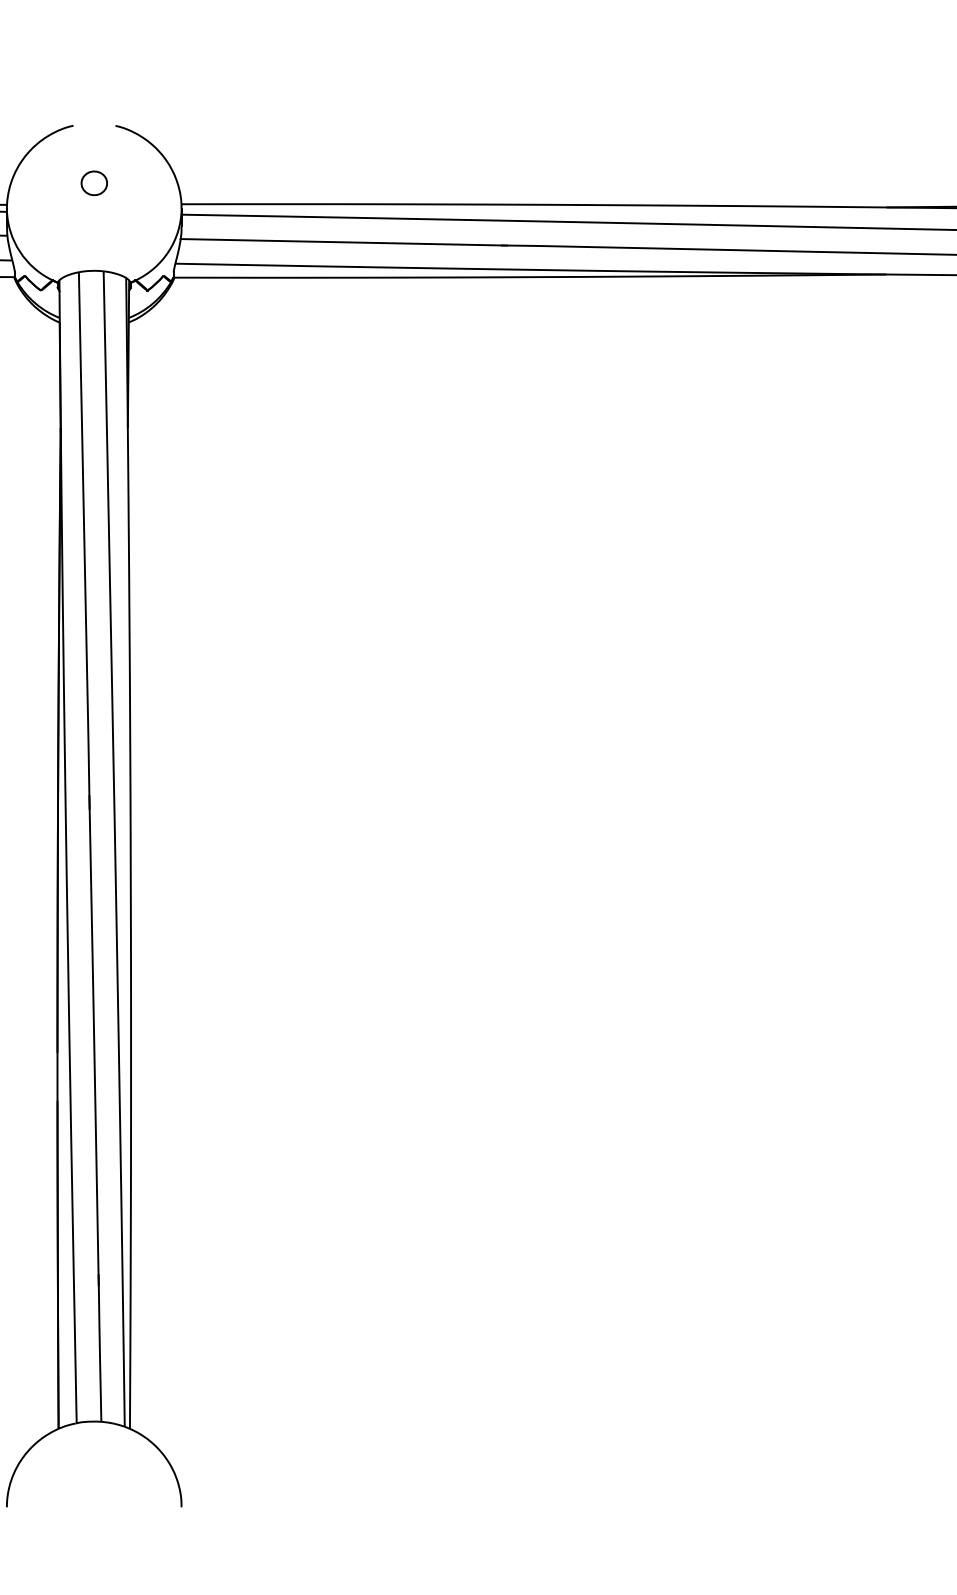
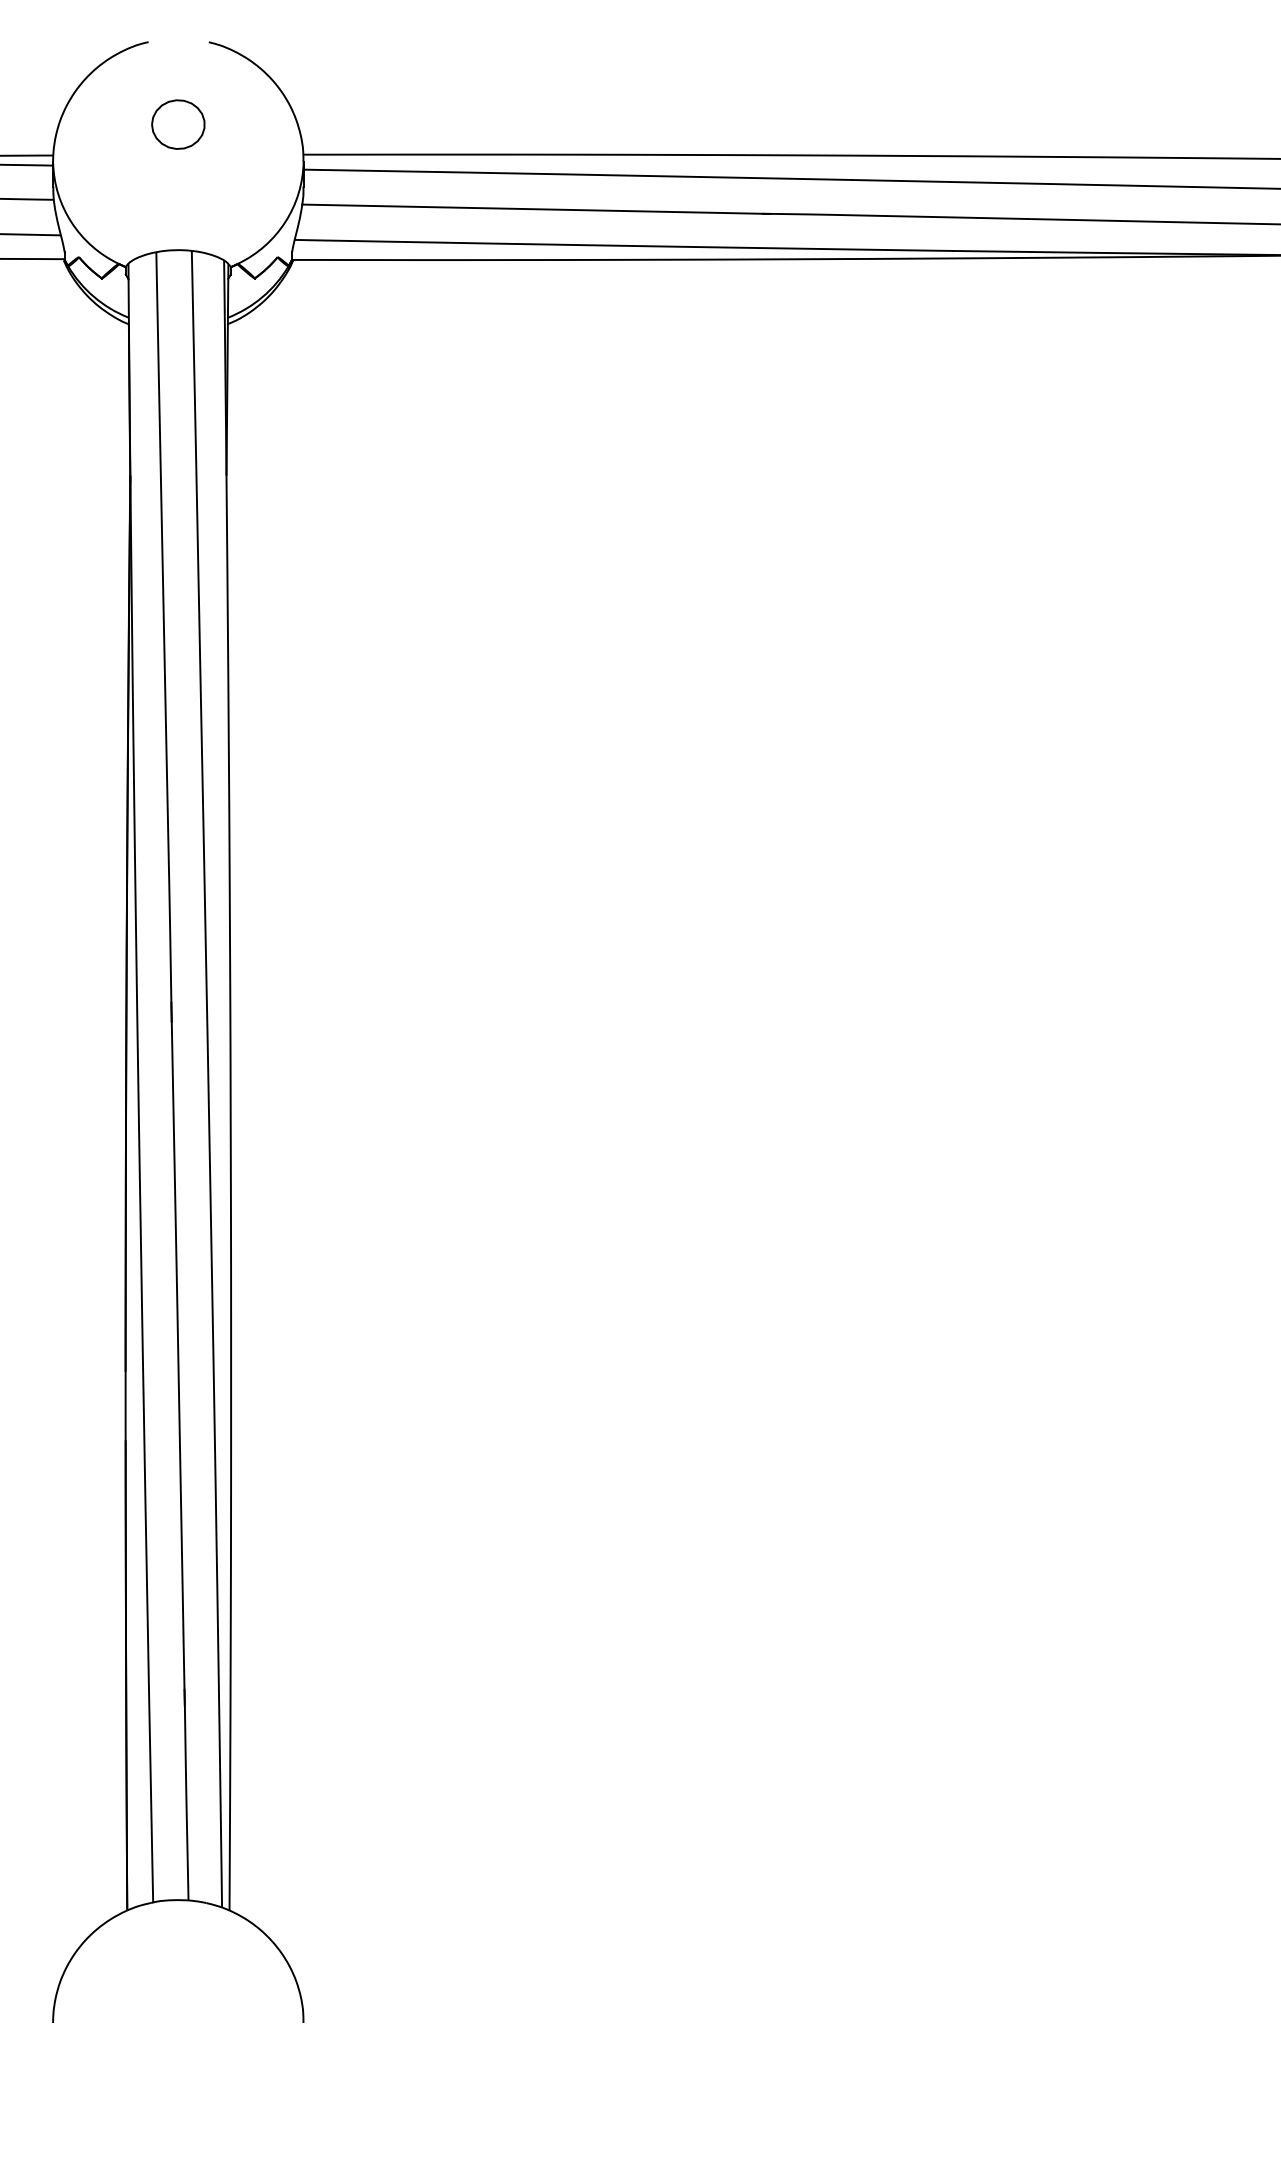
part: (94, 183) -> (178, 124), size x1.43

